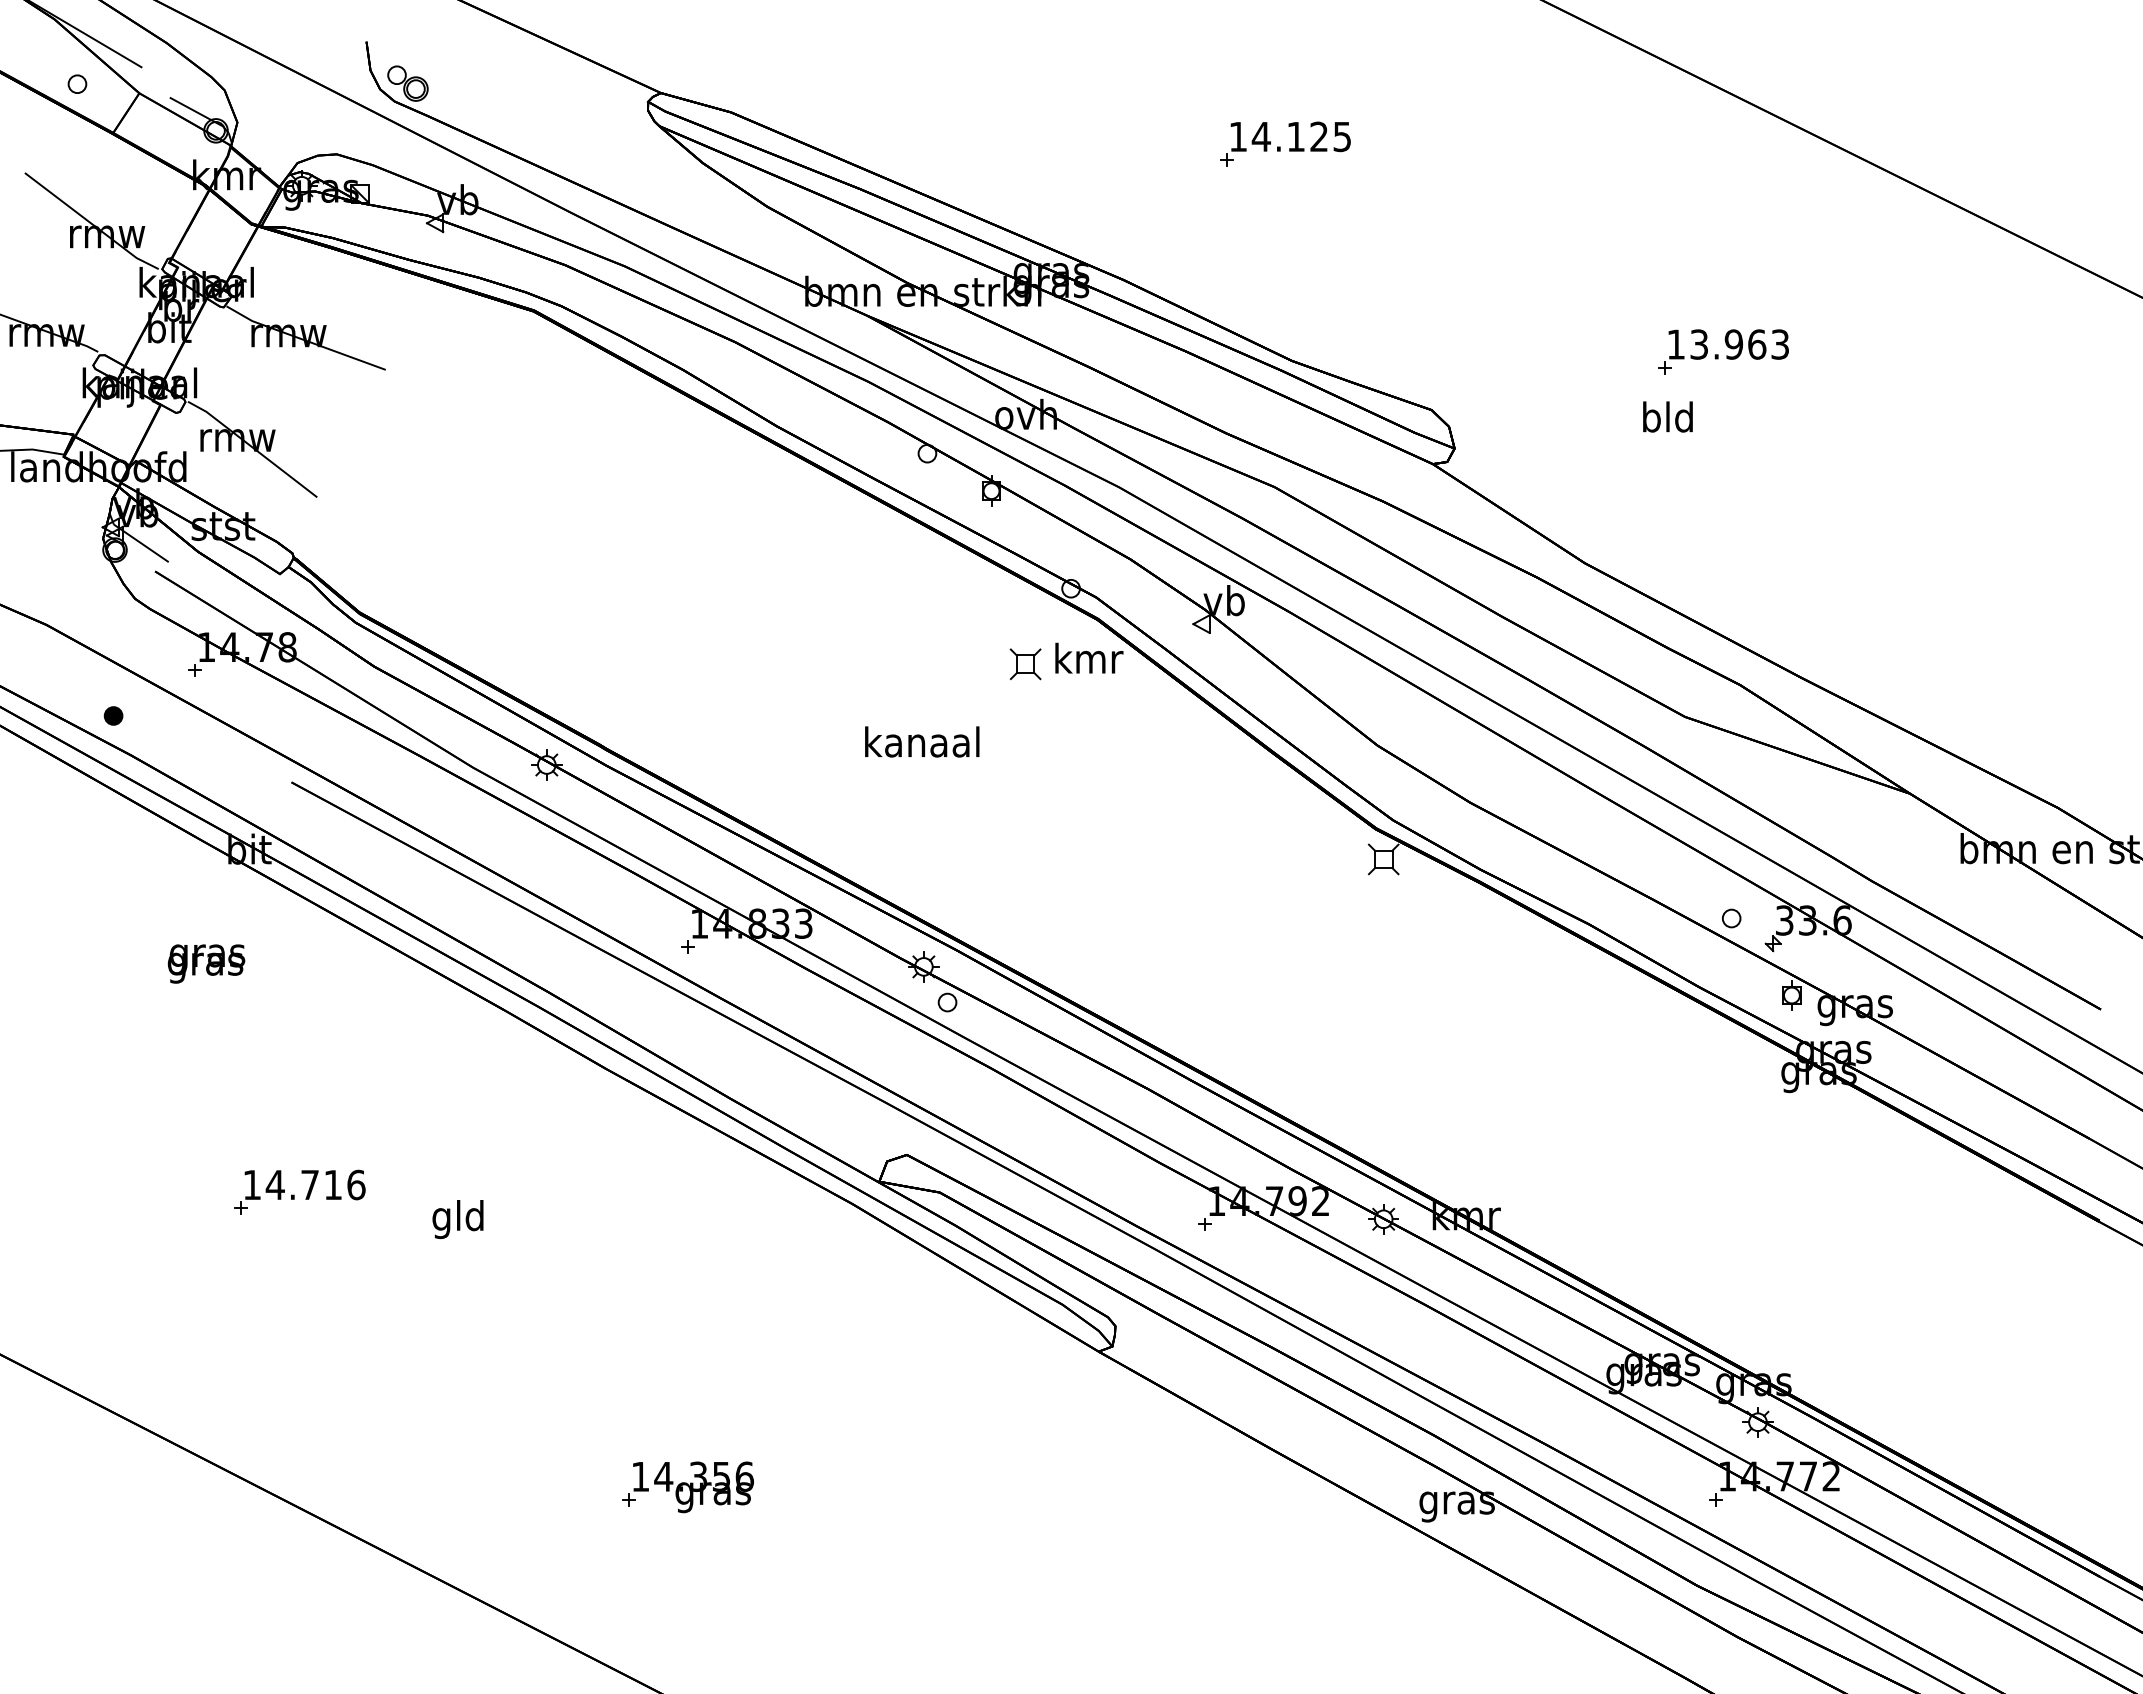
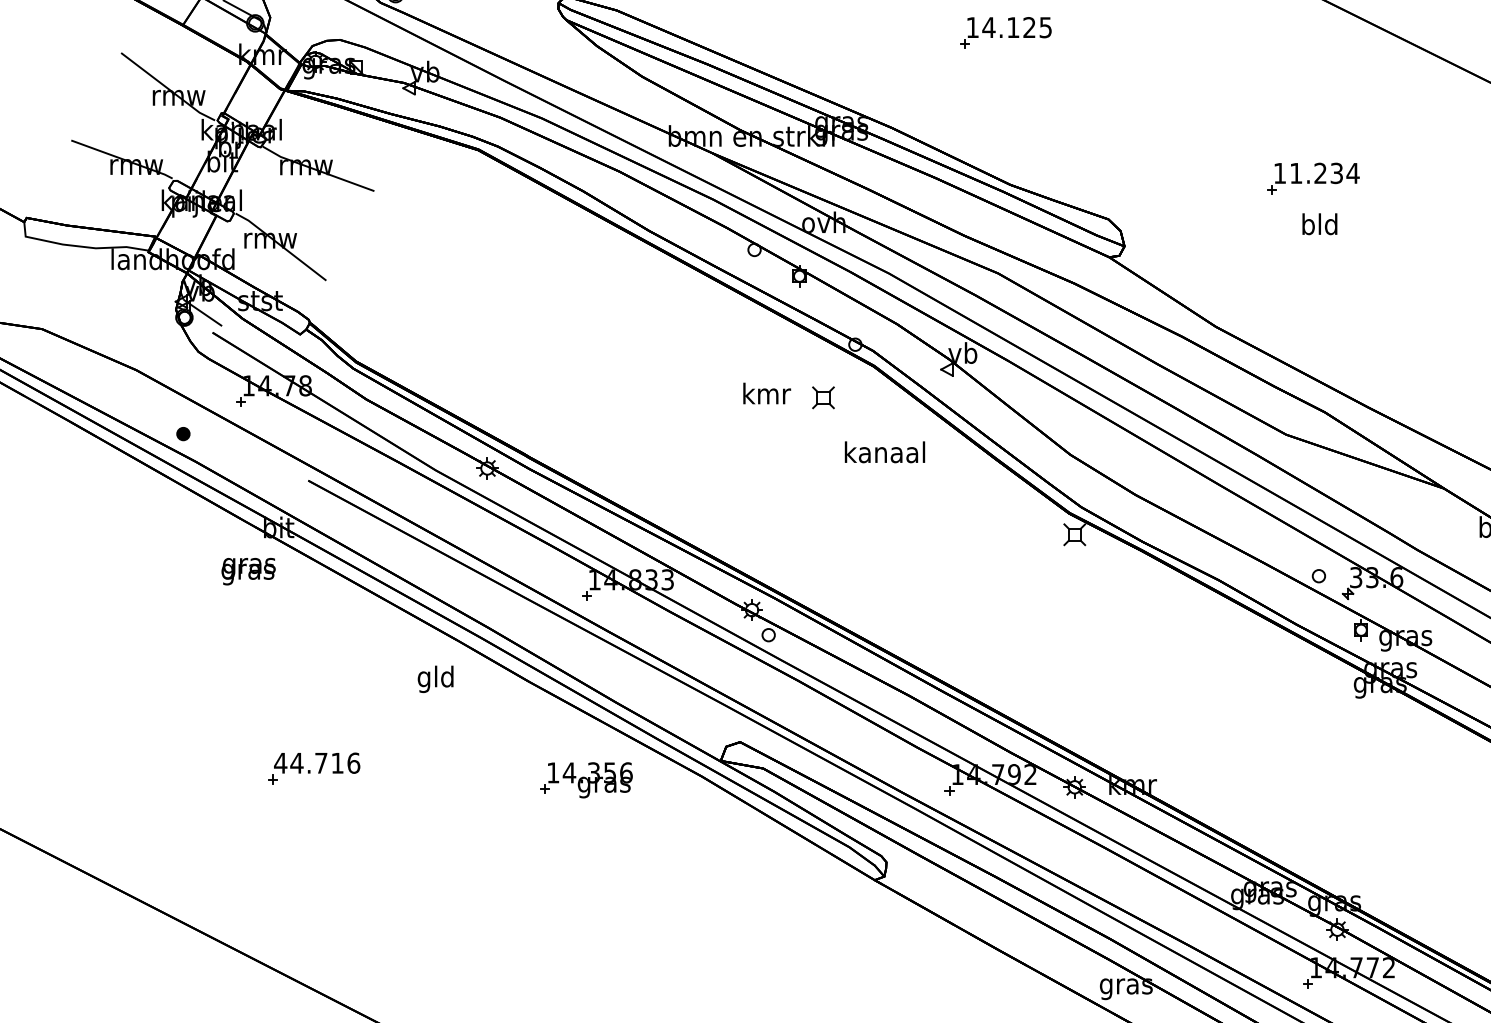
text: (1739, 344) -> (1324, 173), 13.963 -> 11.234
text: (1667, 416) -> (1319, 223), moved
text: (1089, 657) -> (767, 393), moved
text: (922, 741) -> (885, 451), moved
text: (206, 963) -> (248, 571), moved
text: (251, 1184) -> (280, 762), 14.716 -> 44.716
text: (457, 1219) -> (435, 679), moved
part: (687, 1487) -> (586, 780), moved

